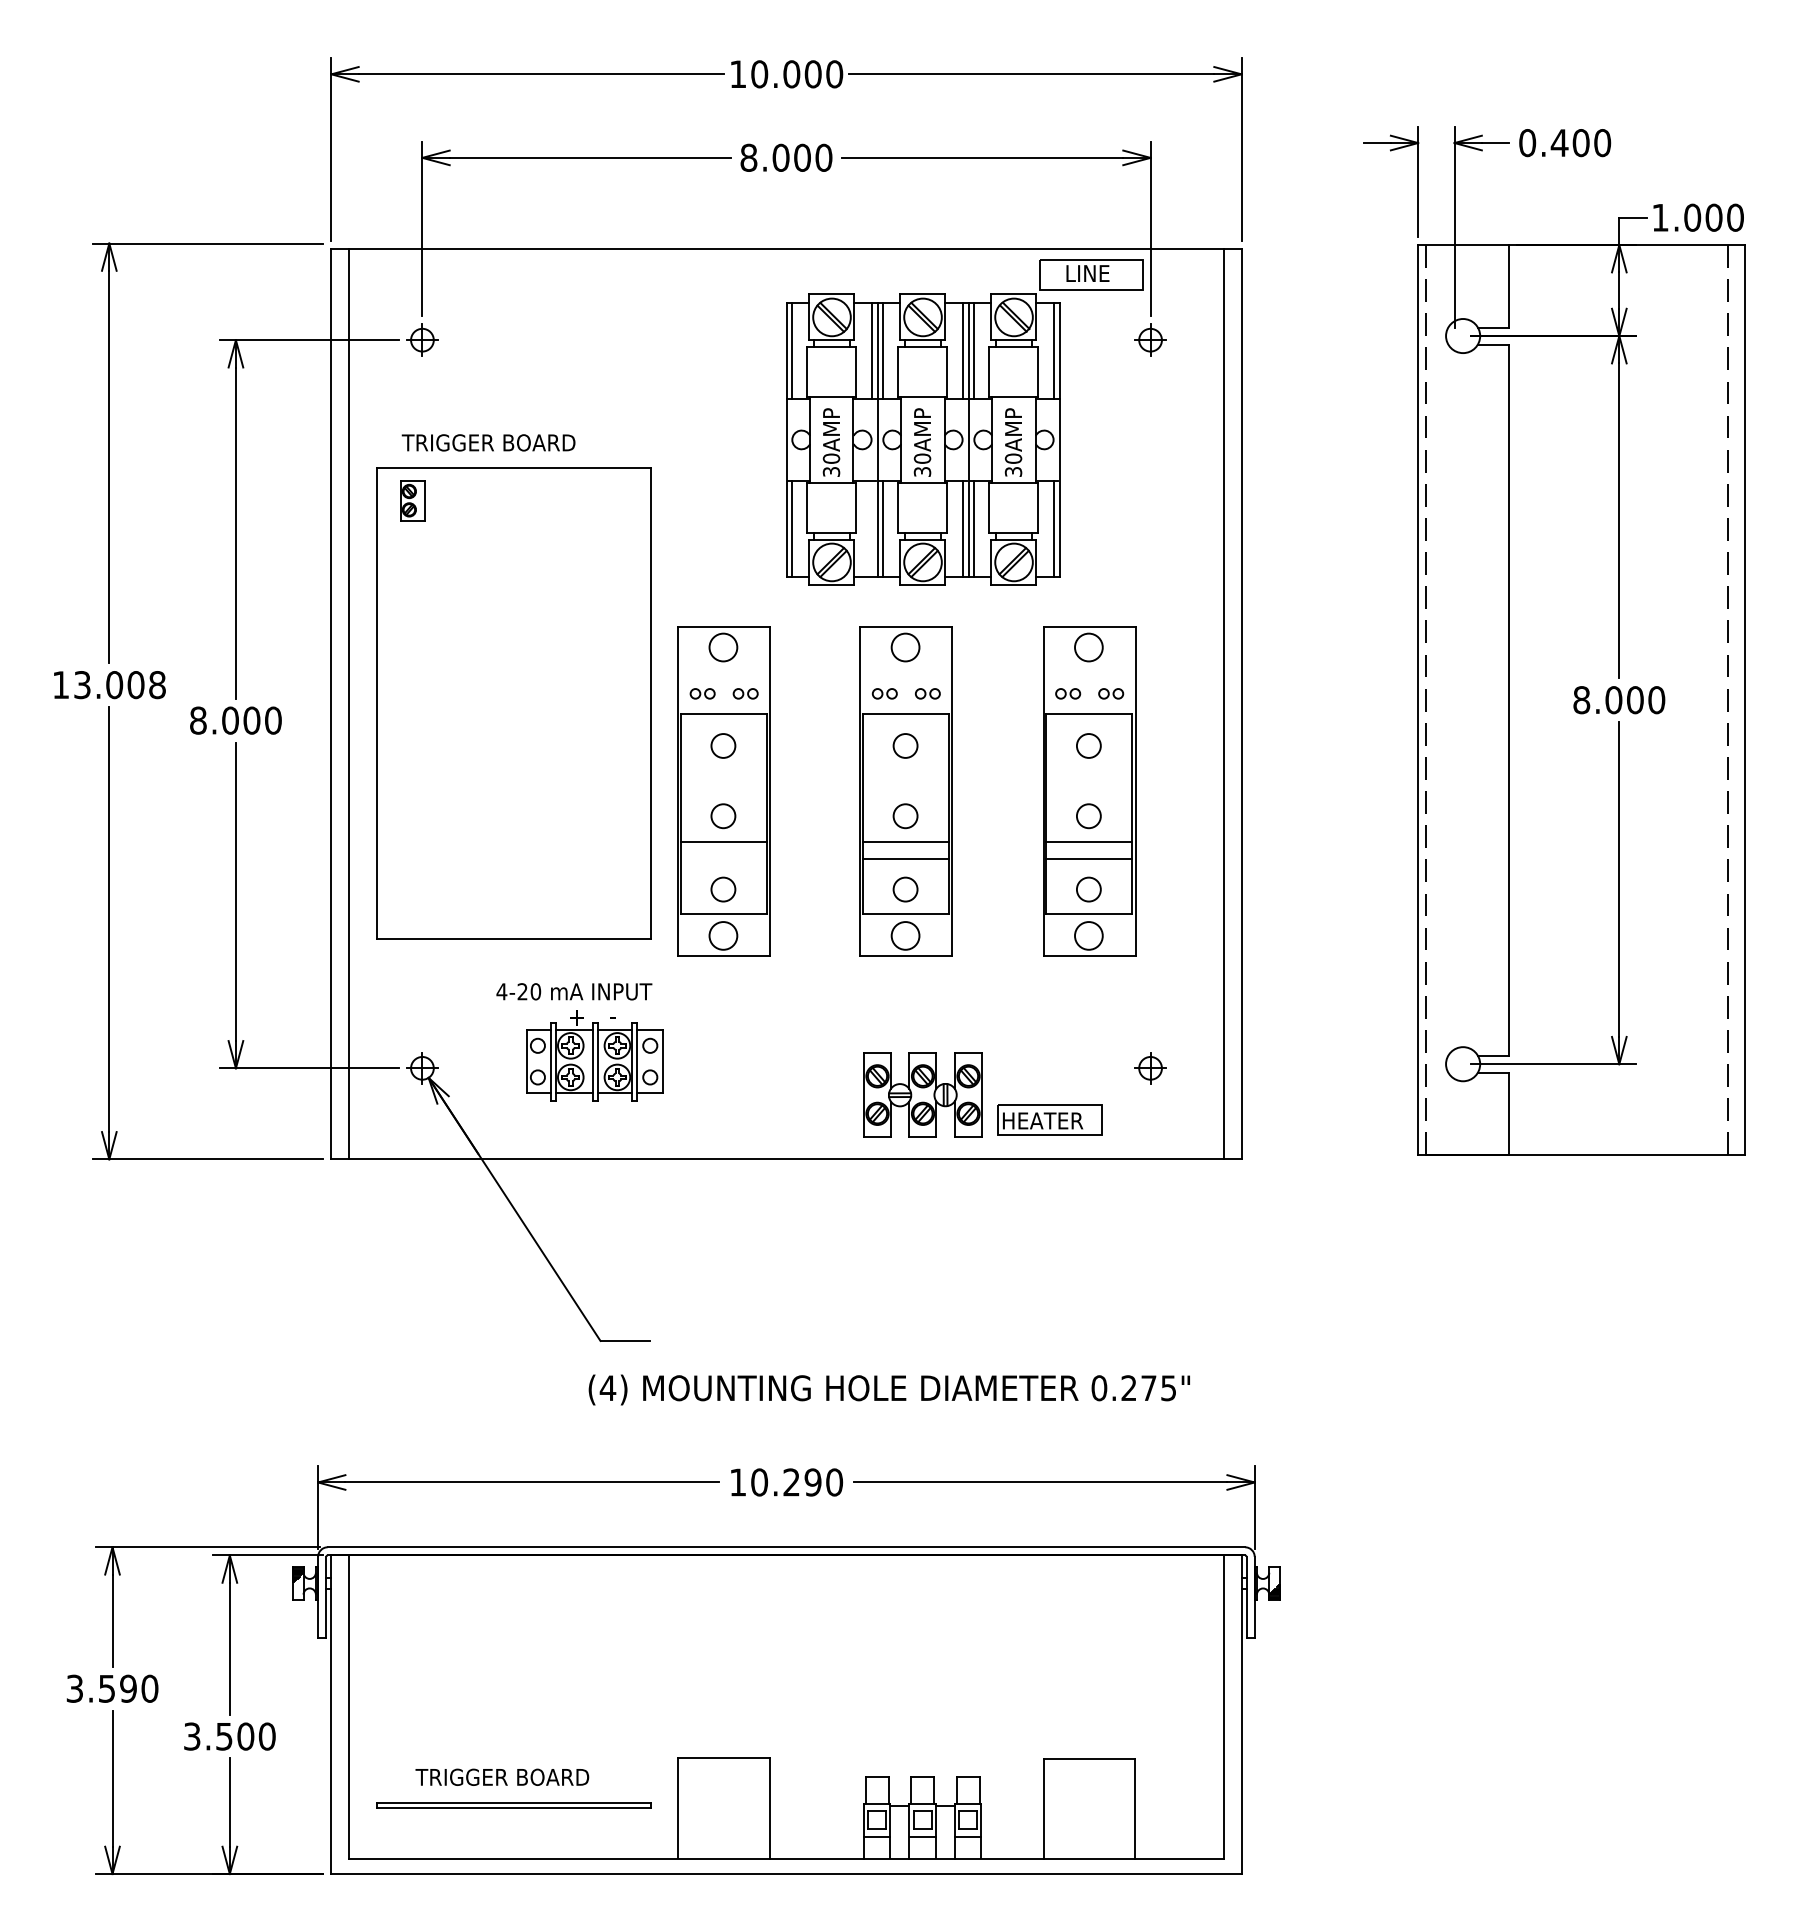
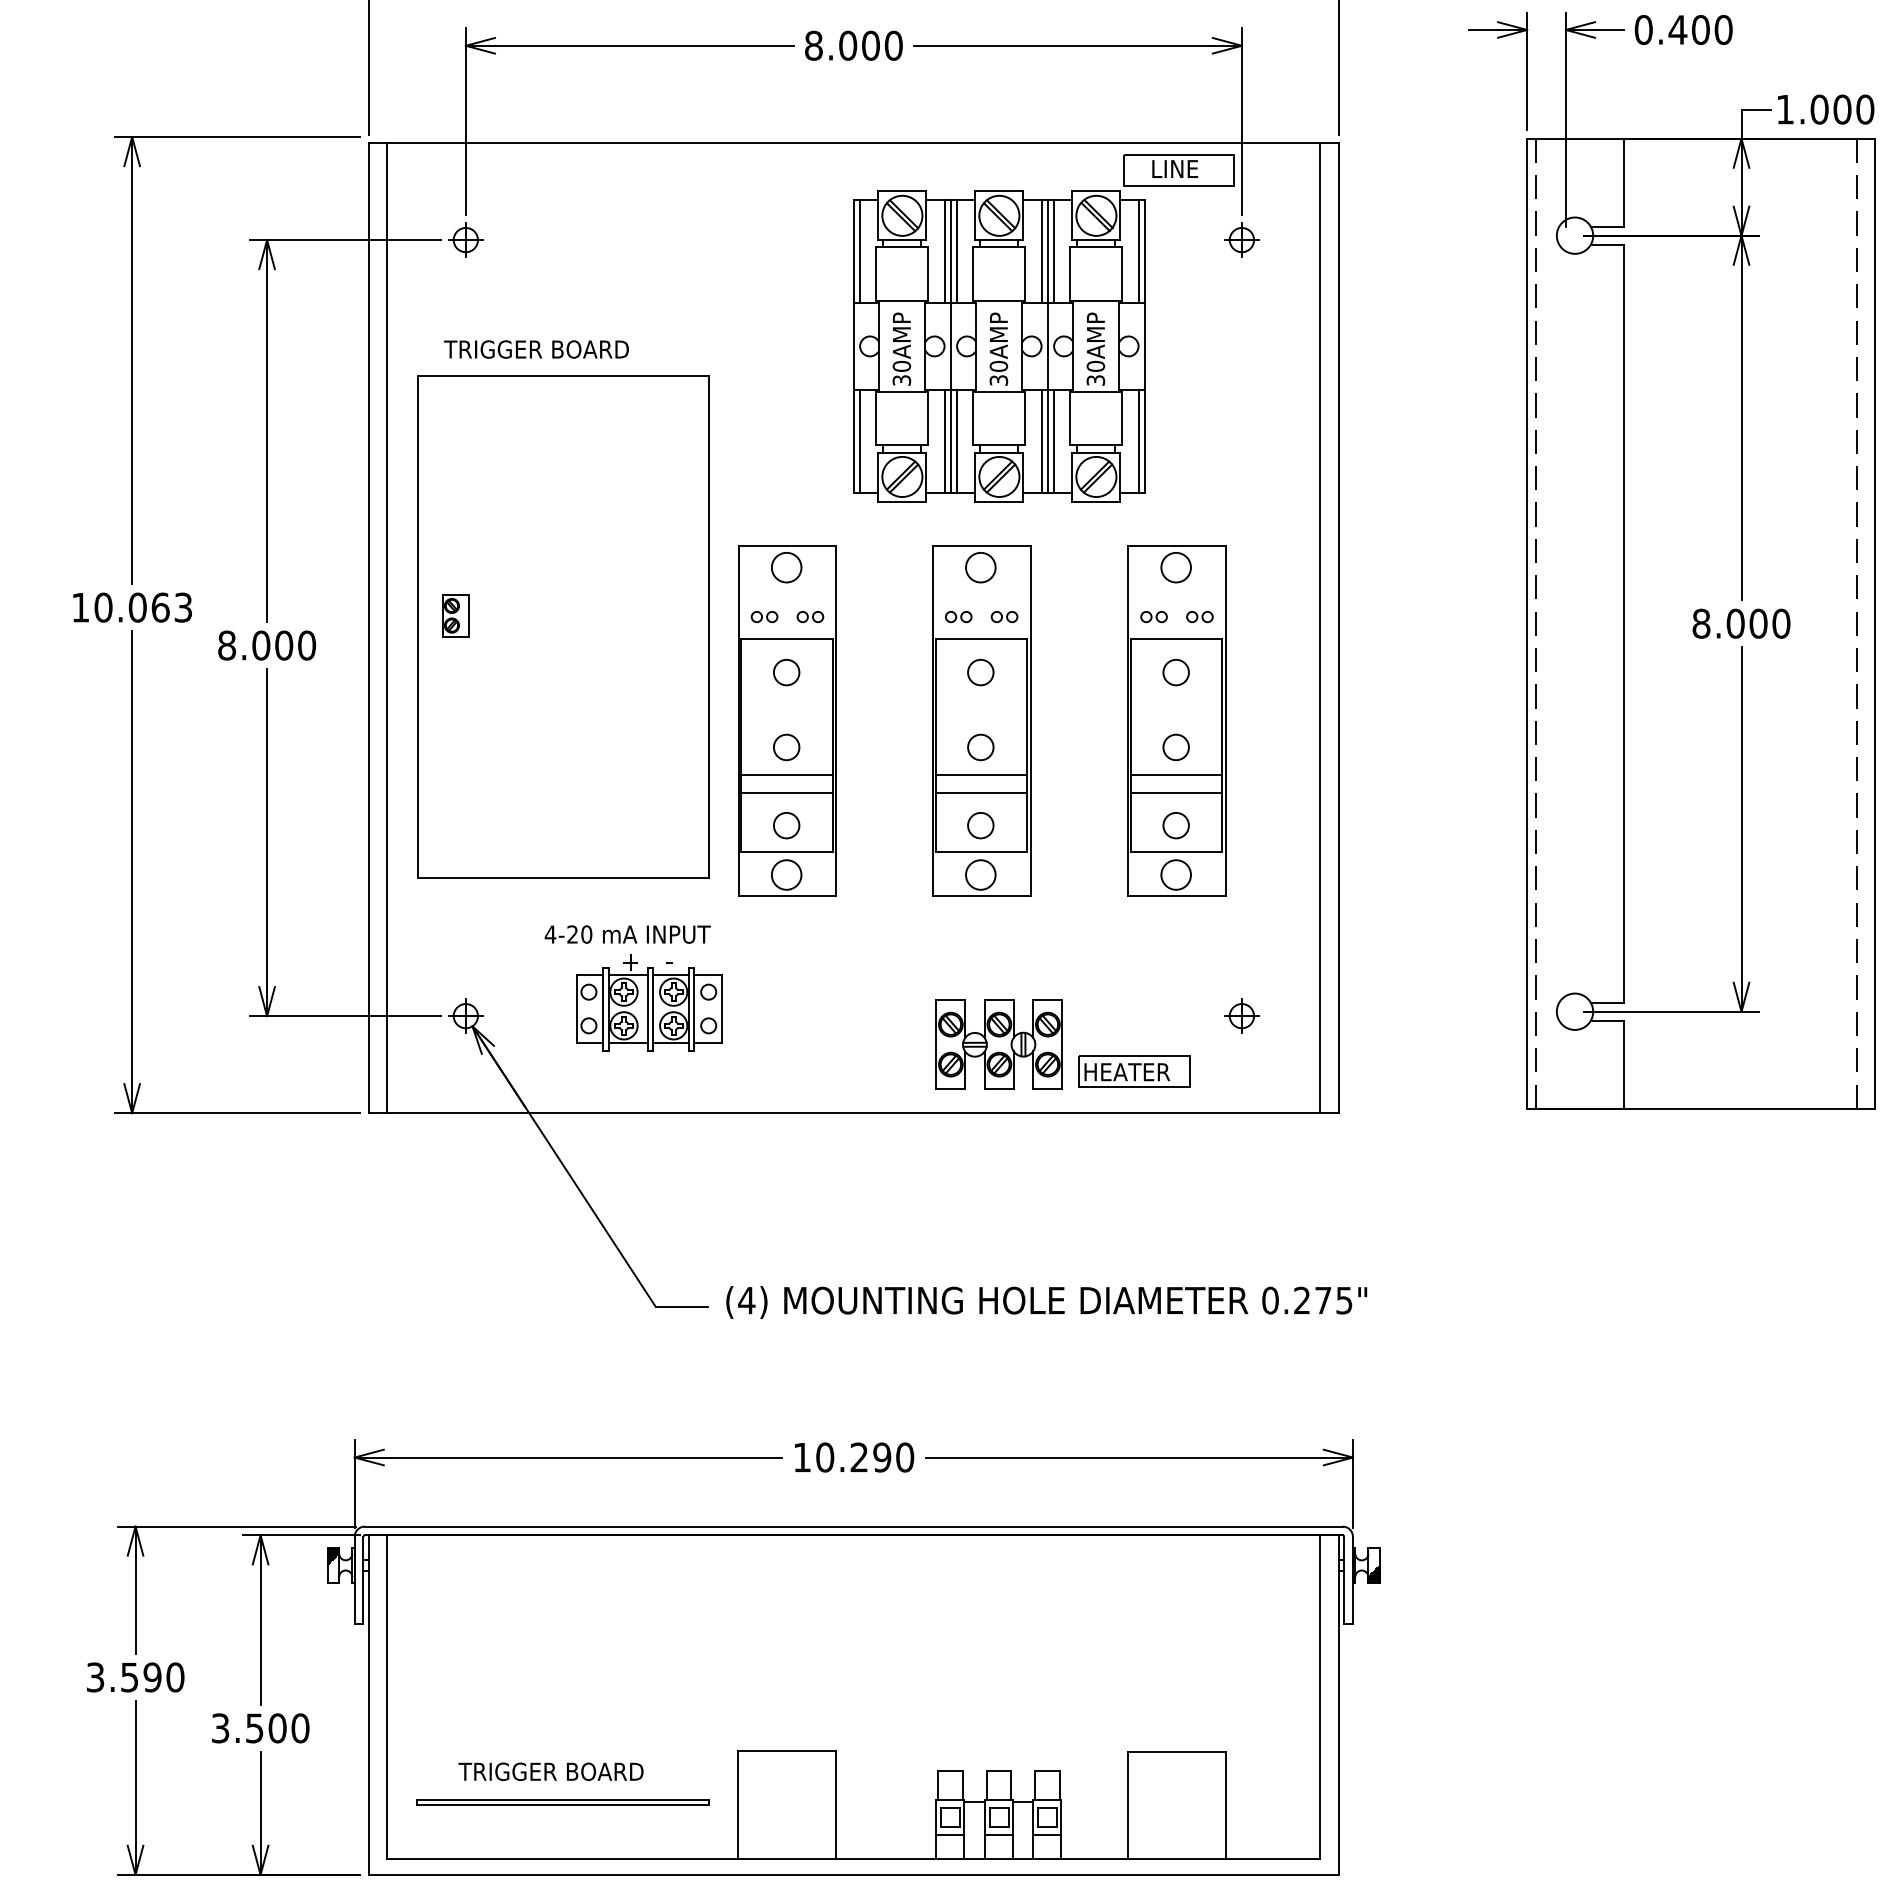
part: (412, 500) -> (455, 615), moved
line: (872, 528) -> (945, 440), added
text: (119, 685) -> (143, 608), 13.008 -> 10.063
line: (723, 858) -> (786, 792), added
text: (888, 1389) -> (1045, 1301), moved

